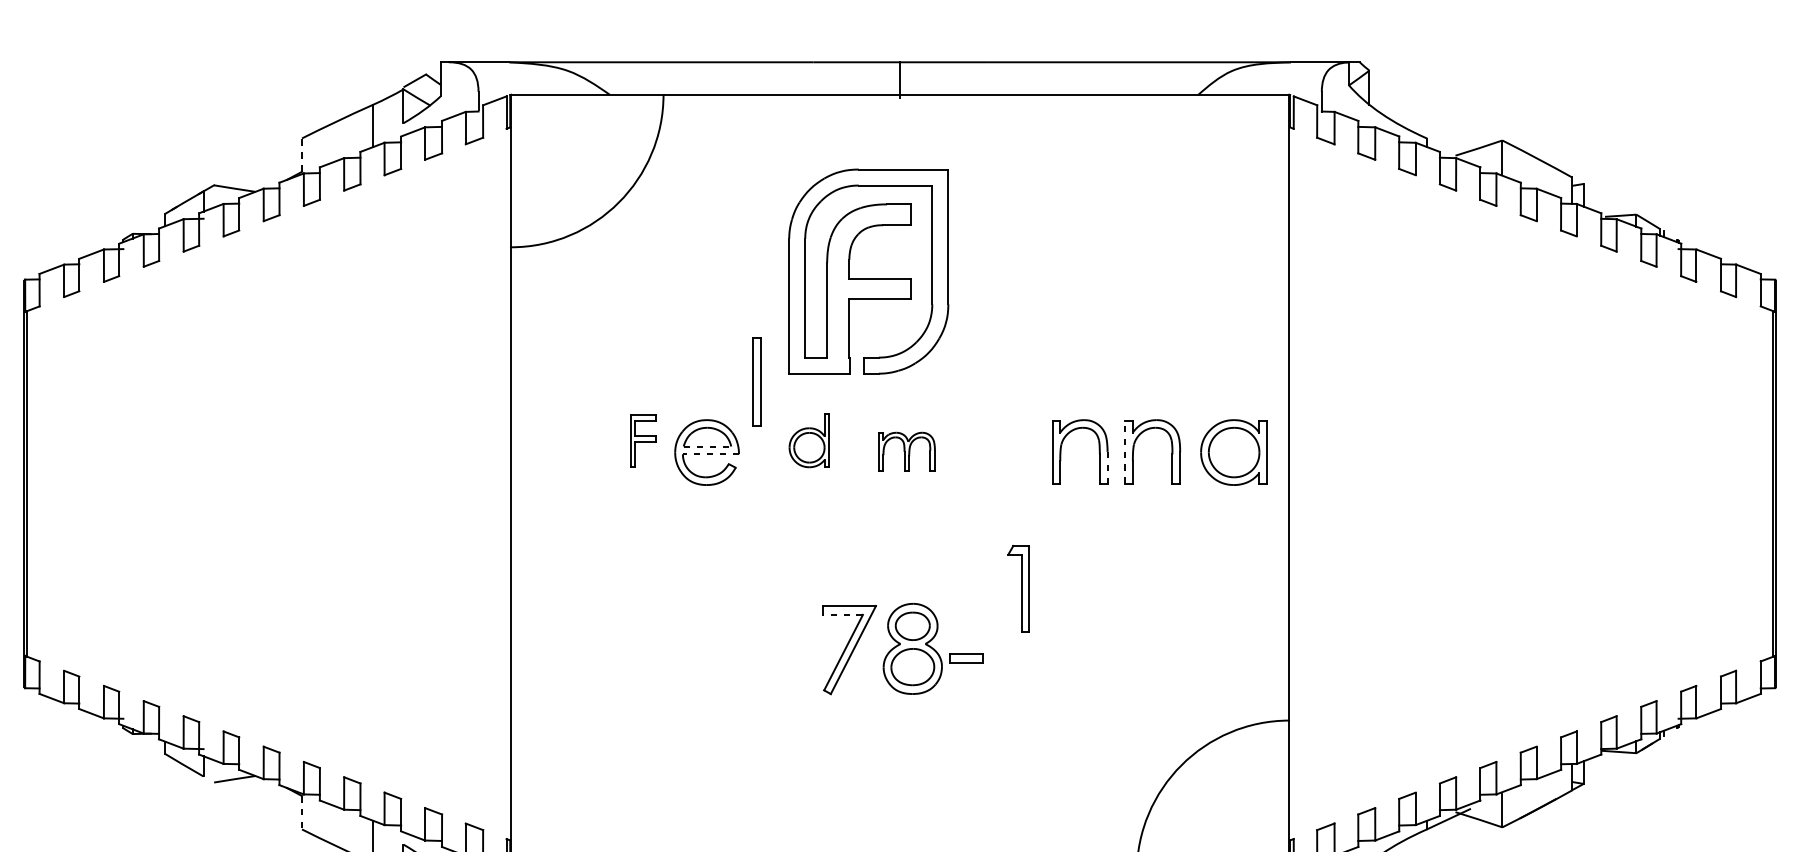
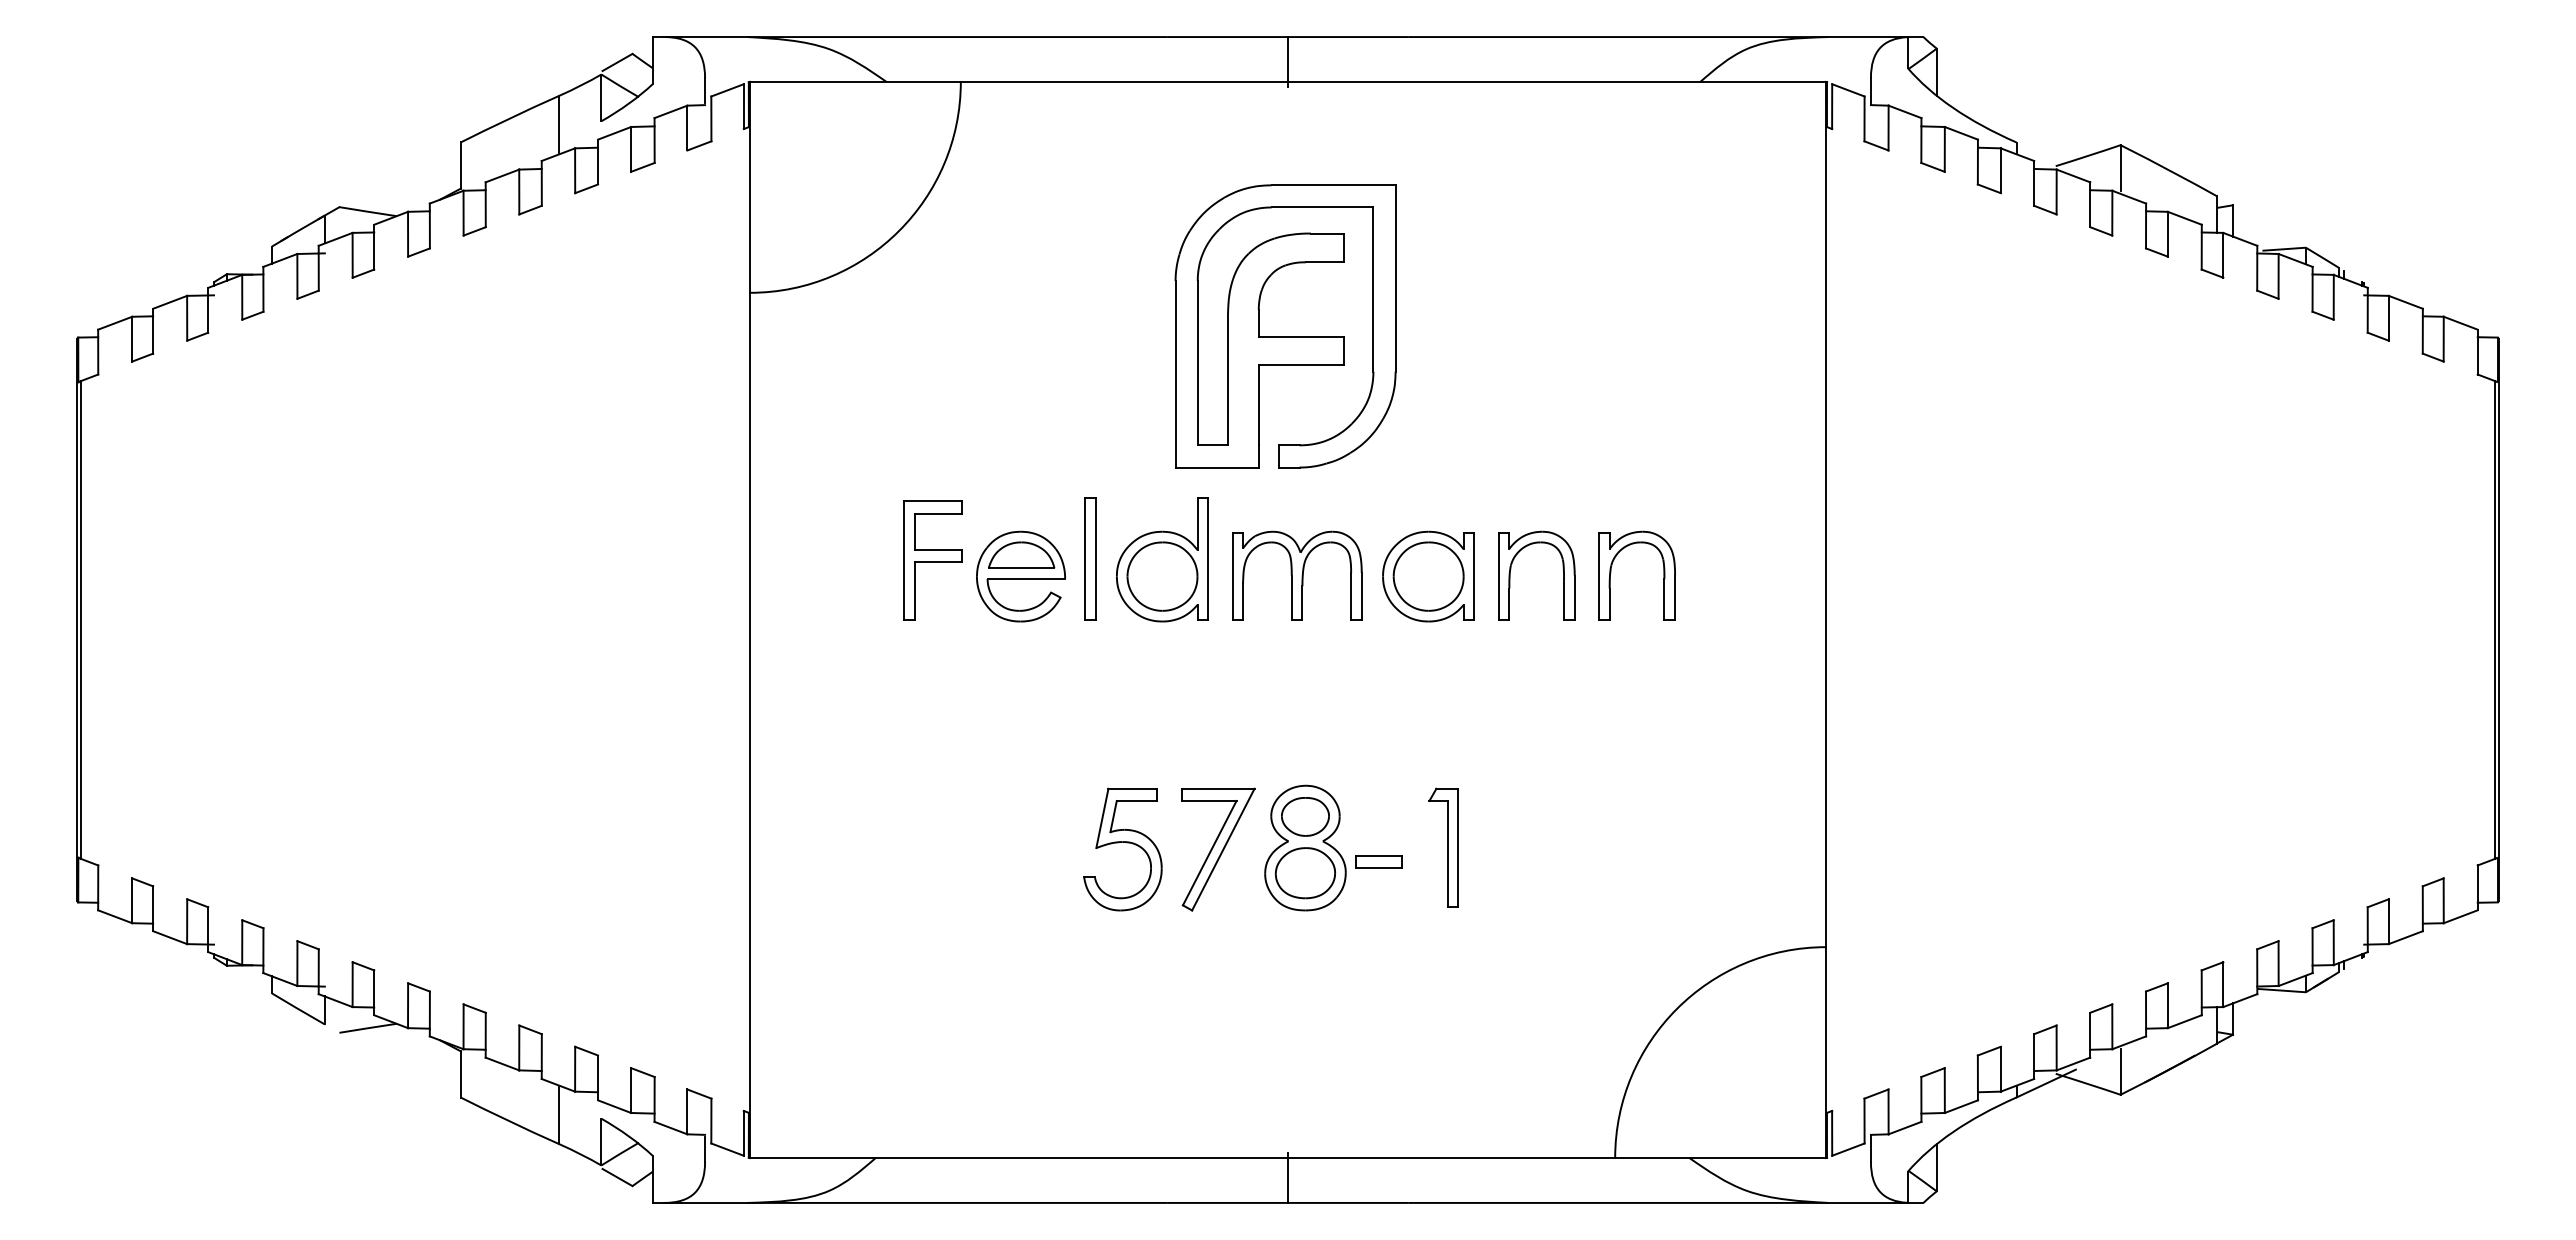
line: (302, 154) -> (461, 164), dashed -> solid
part: (868, 278) -> (1285, 336), moved
part: (757, 381) -> (1090, 558), moved
part: (643, 440) -> (932, 560), size x1.67
part: (809, 440) -> (1162, 559), size x1.67
line: (707, 446) -> (1021, 568), dashed -> solid
part: (907, 451) -> (1297, 575), size x1.67
line: (1125, 452) -> (1599, 576), dashed -> solid
part: (1233, 452) -> (1428, 576), moved
line: (711, 453) -> (1026, 578), dashed -> solid
line: (1107, 468) -> (1574, 598), dashed -> solid
part: (1018, 588) -> (1443, 847), moved
line: (842, 614) -> (1208, 800), dashed -> solid
part: (780, 644) -> (1122, 842), added
line: (302, 813) -> (461, 1075), dashed -> solid

